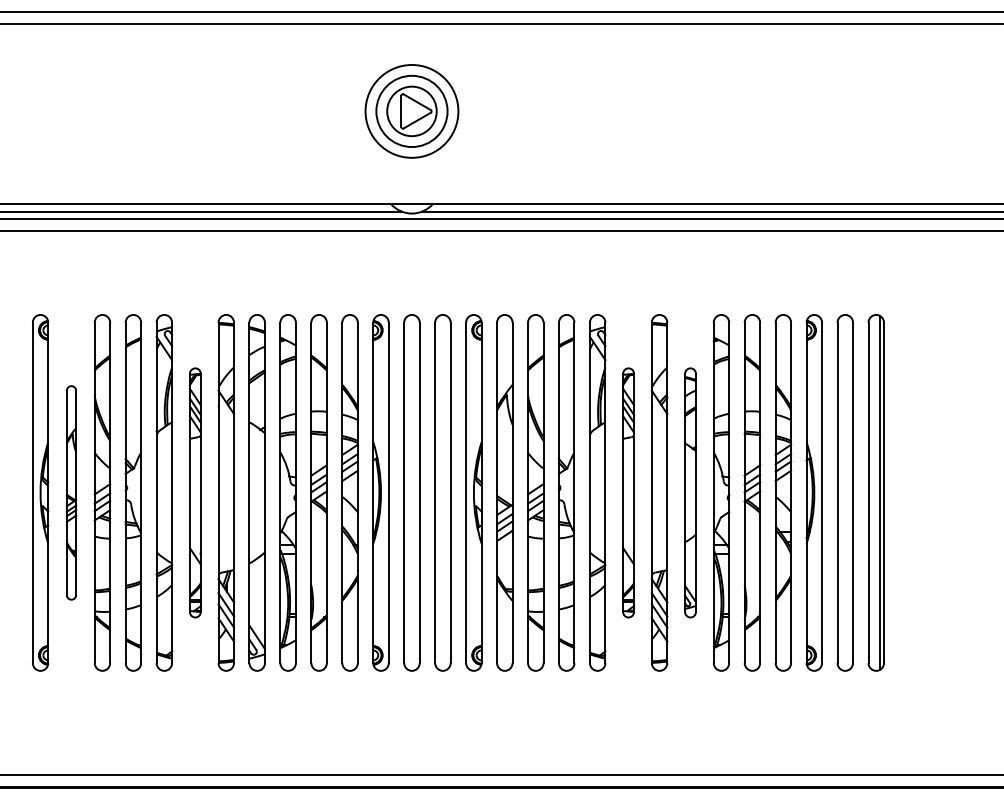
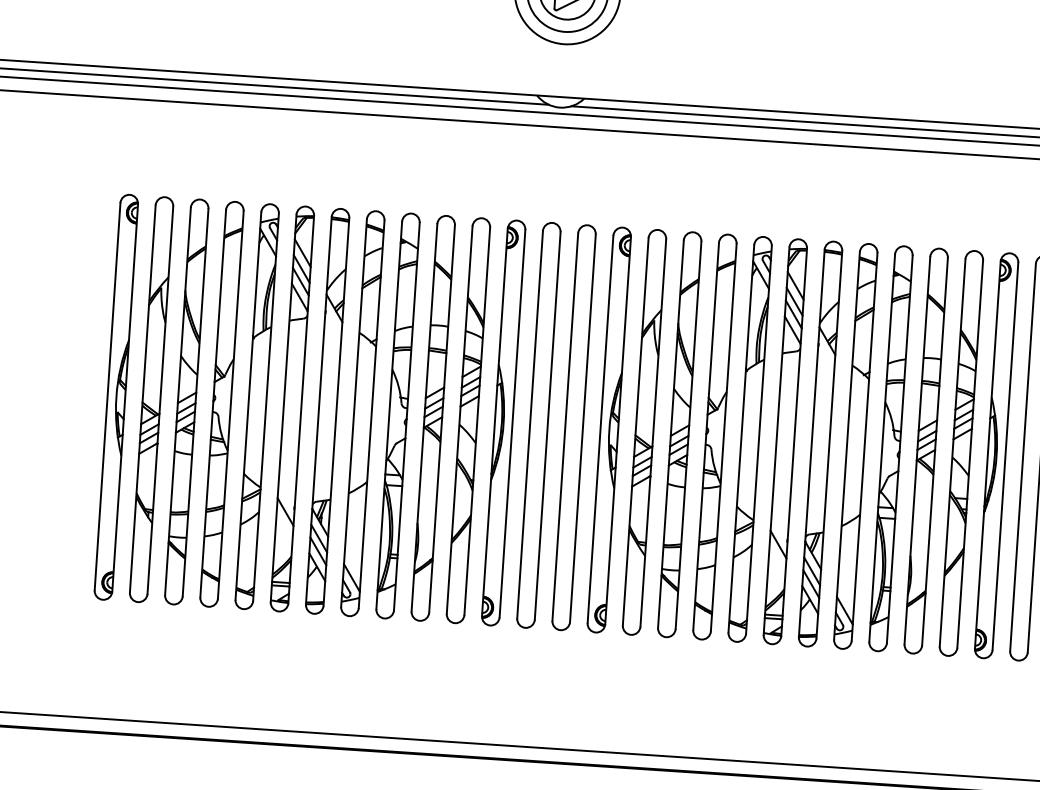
part: (71, 492) -> (151, 399), size x1.67
part: (195, 492) -> (292, 408), size x1.43
part: (628, 492) -> (785, 441), size x1.43
part: (690, 492) -> (855, 445), size x1.43

